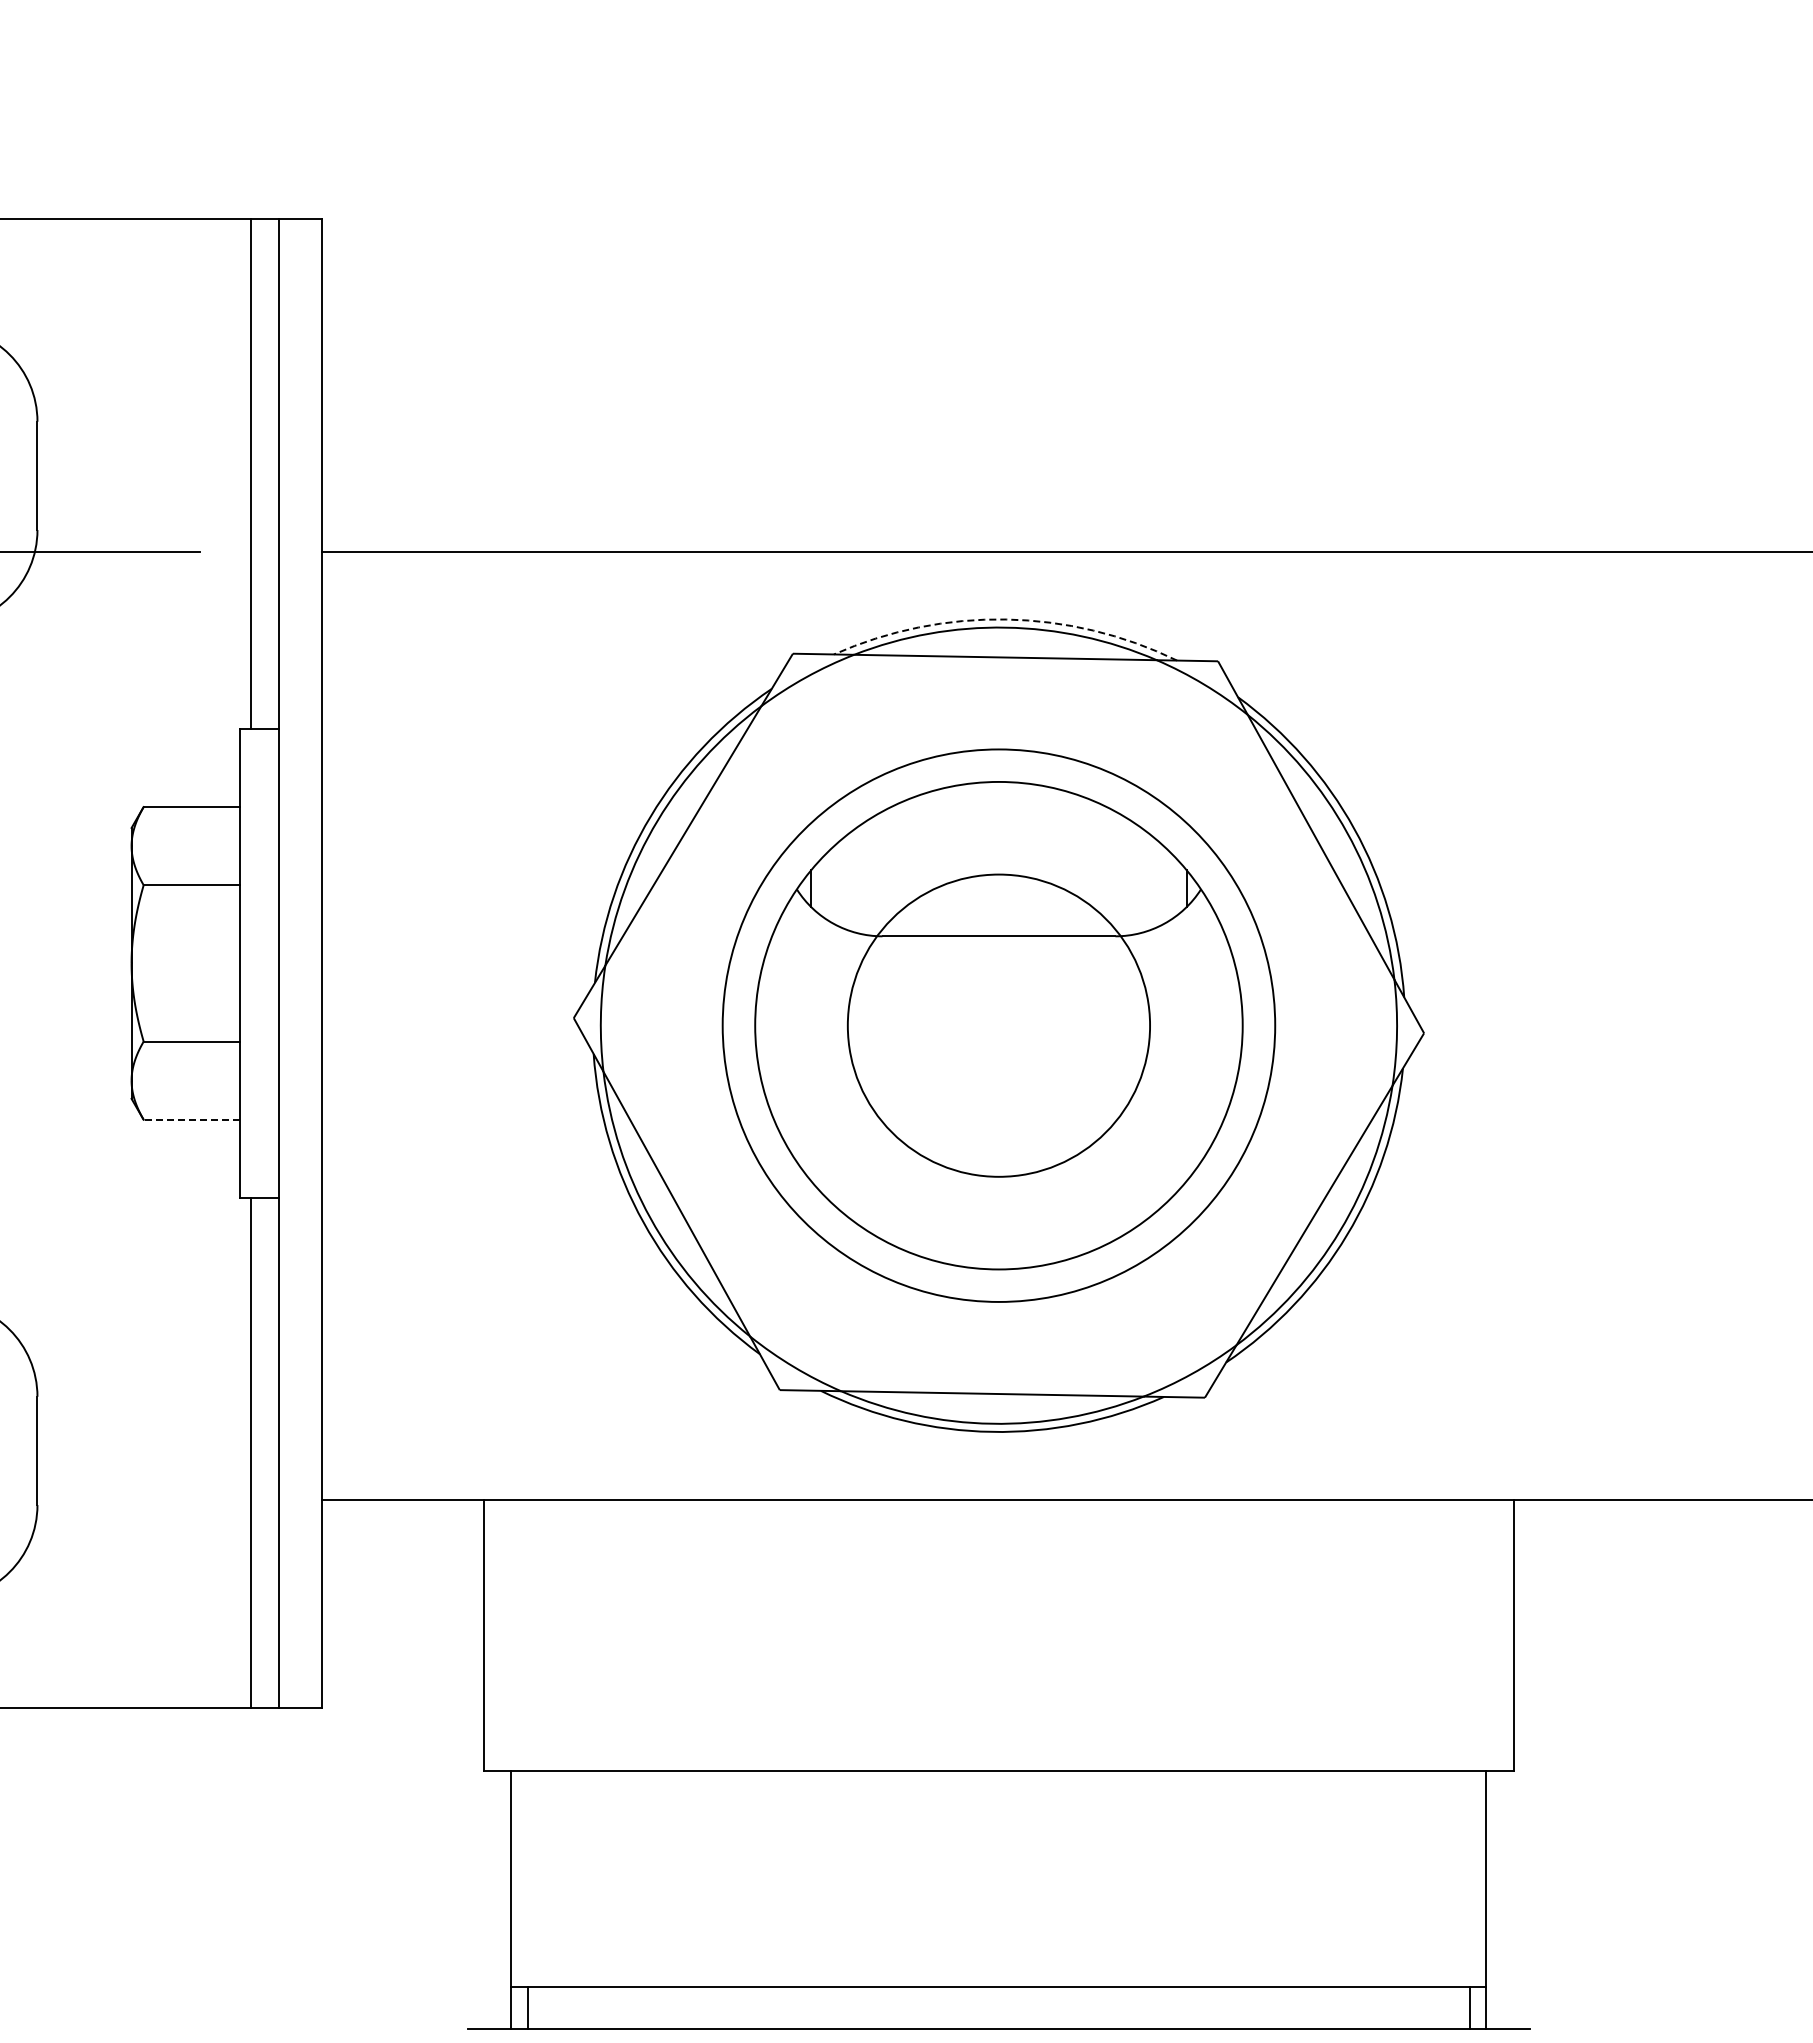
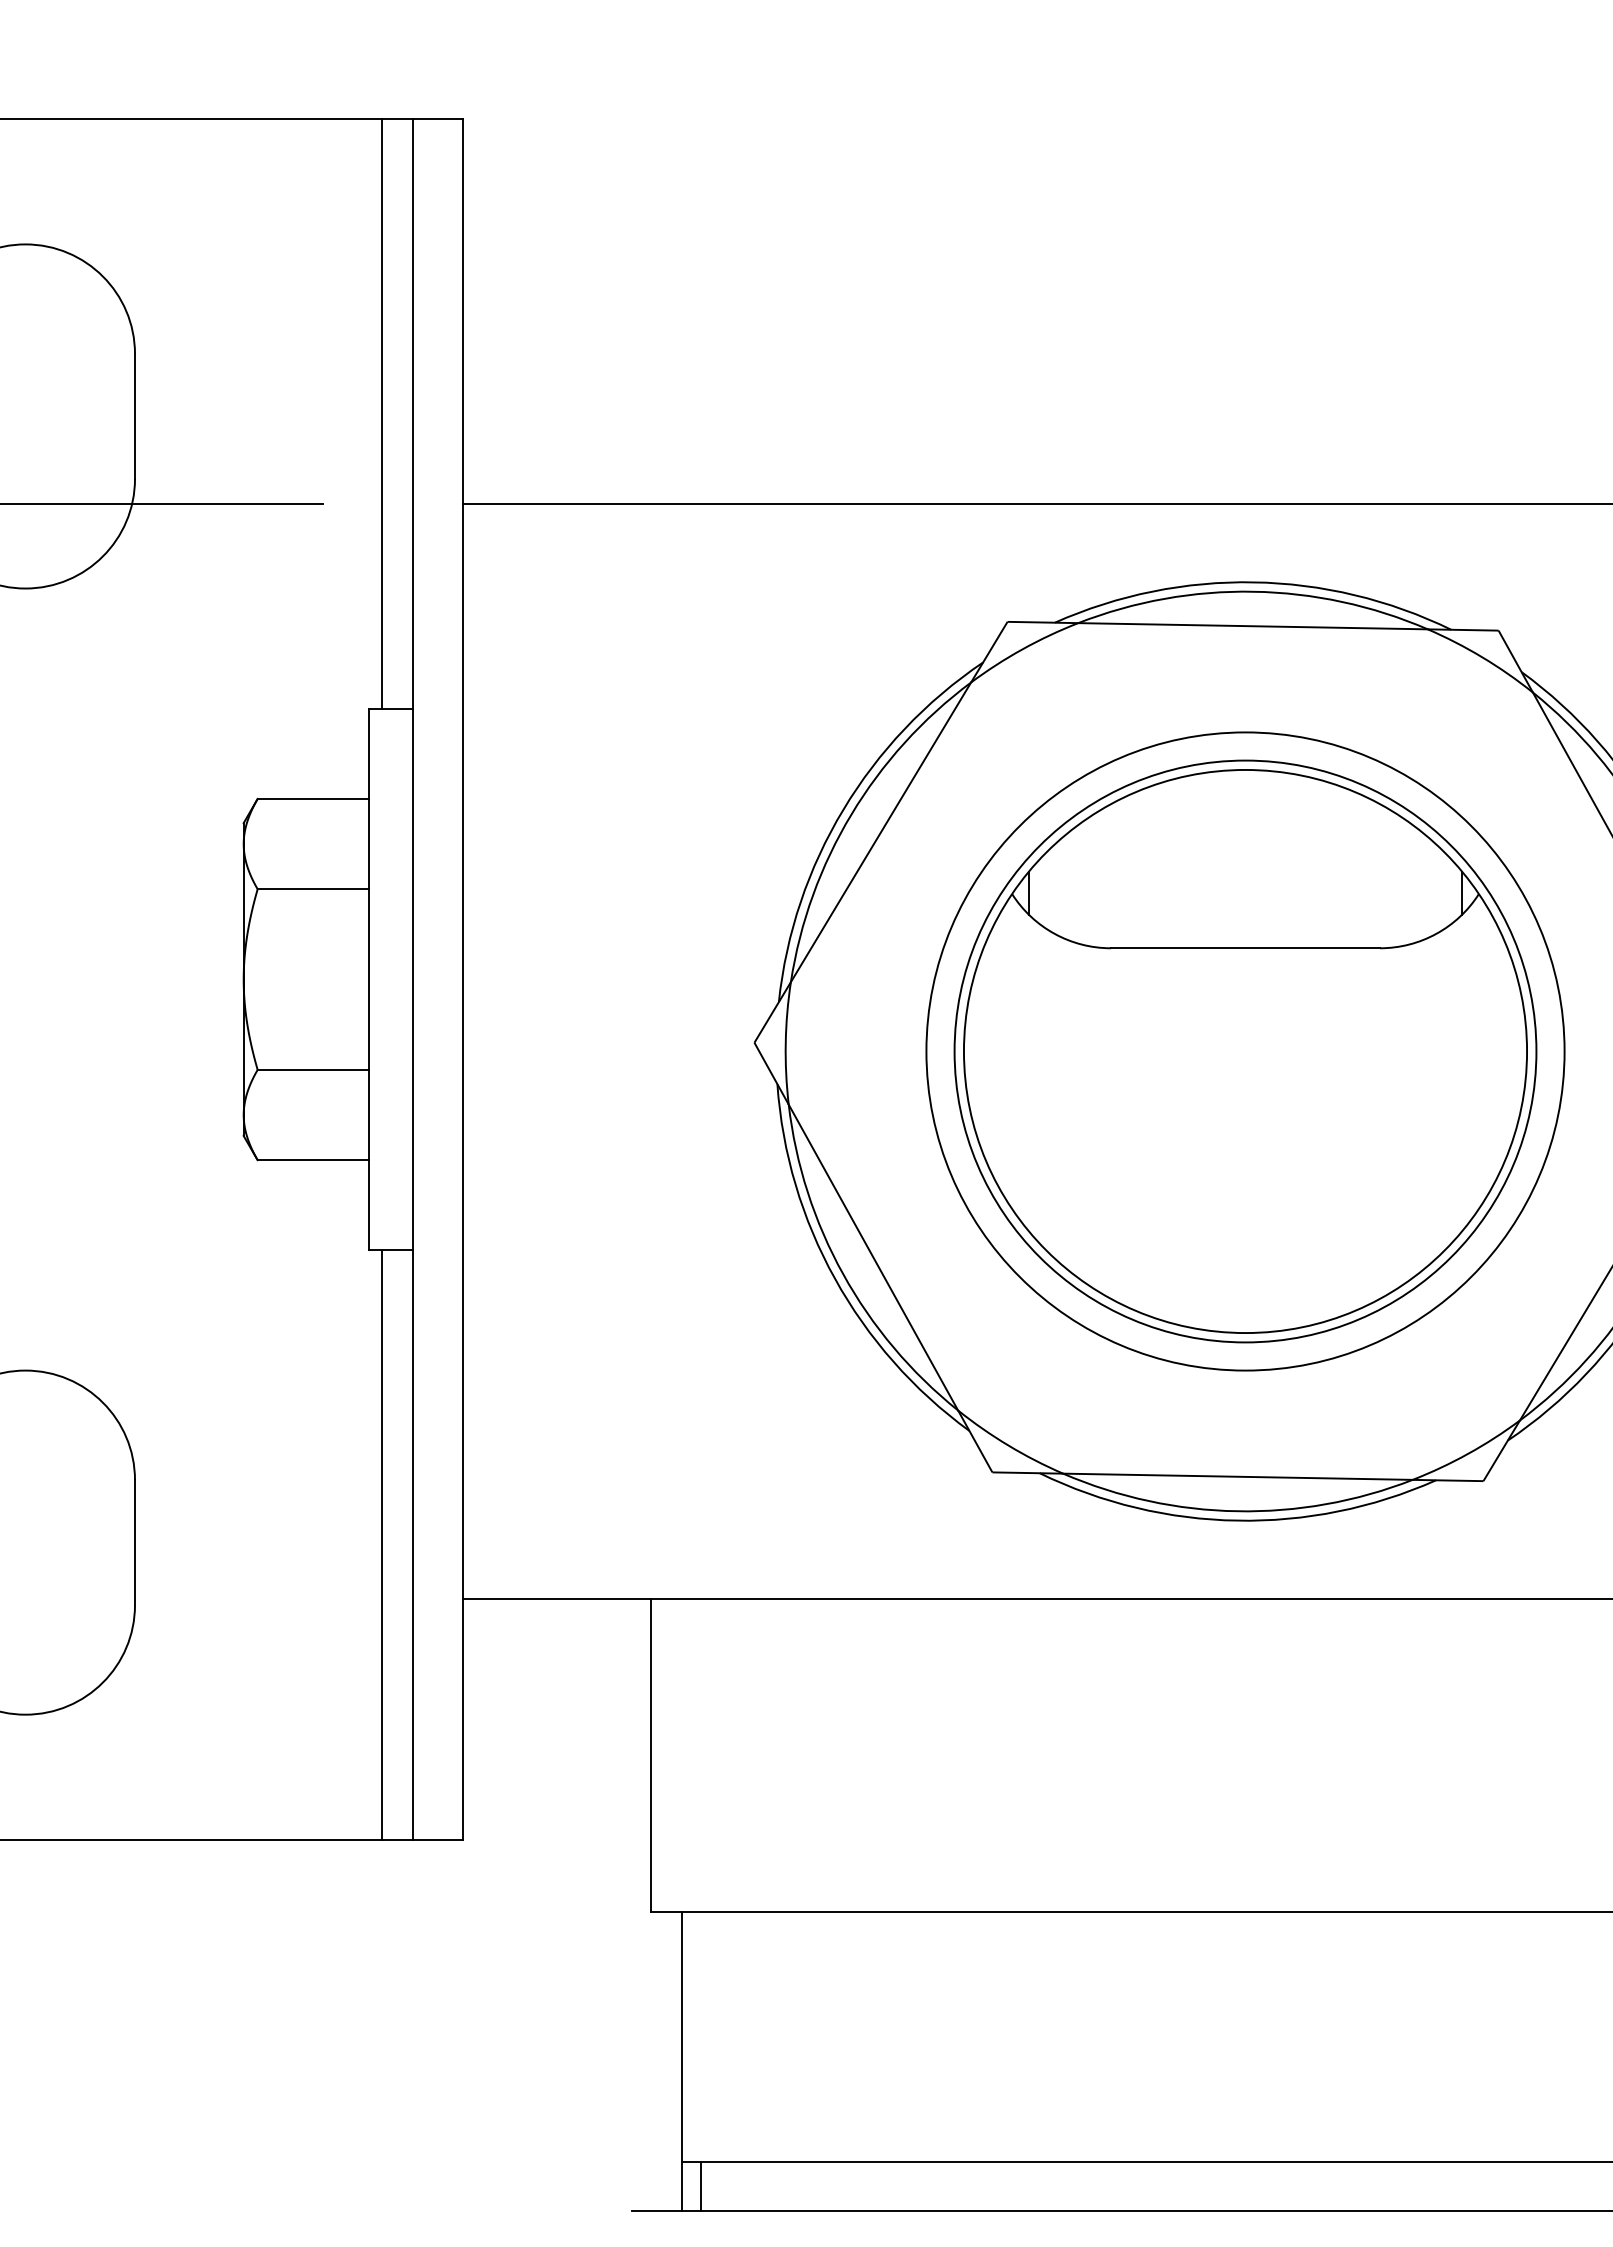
arc: (1006, 619) -> (1254, 582), dashed -> solid
circle: (998, 1025) -> (1244, 1051), size x1.67
line: (191, 1119) -> (312, 1159), dashed -> solid

